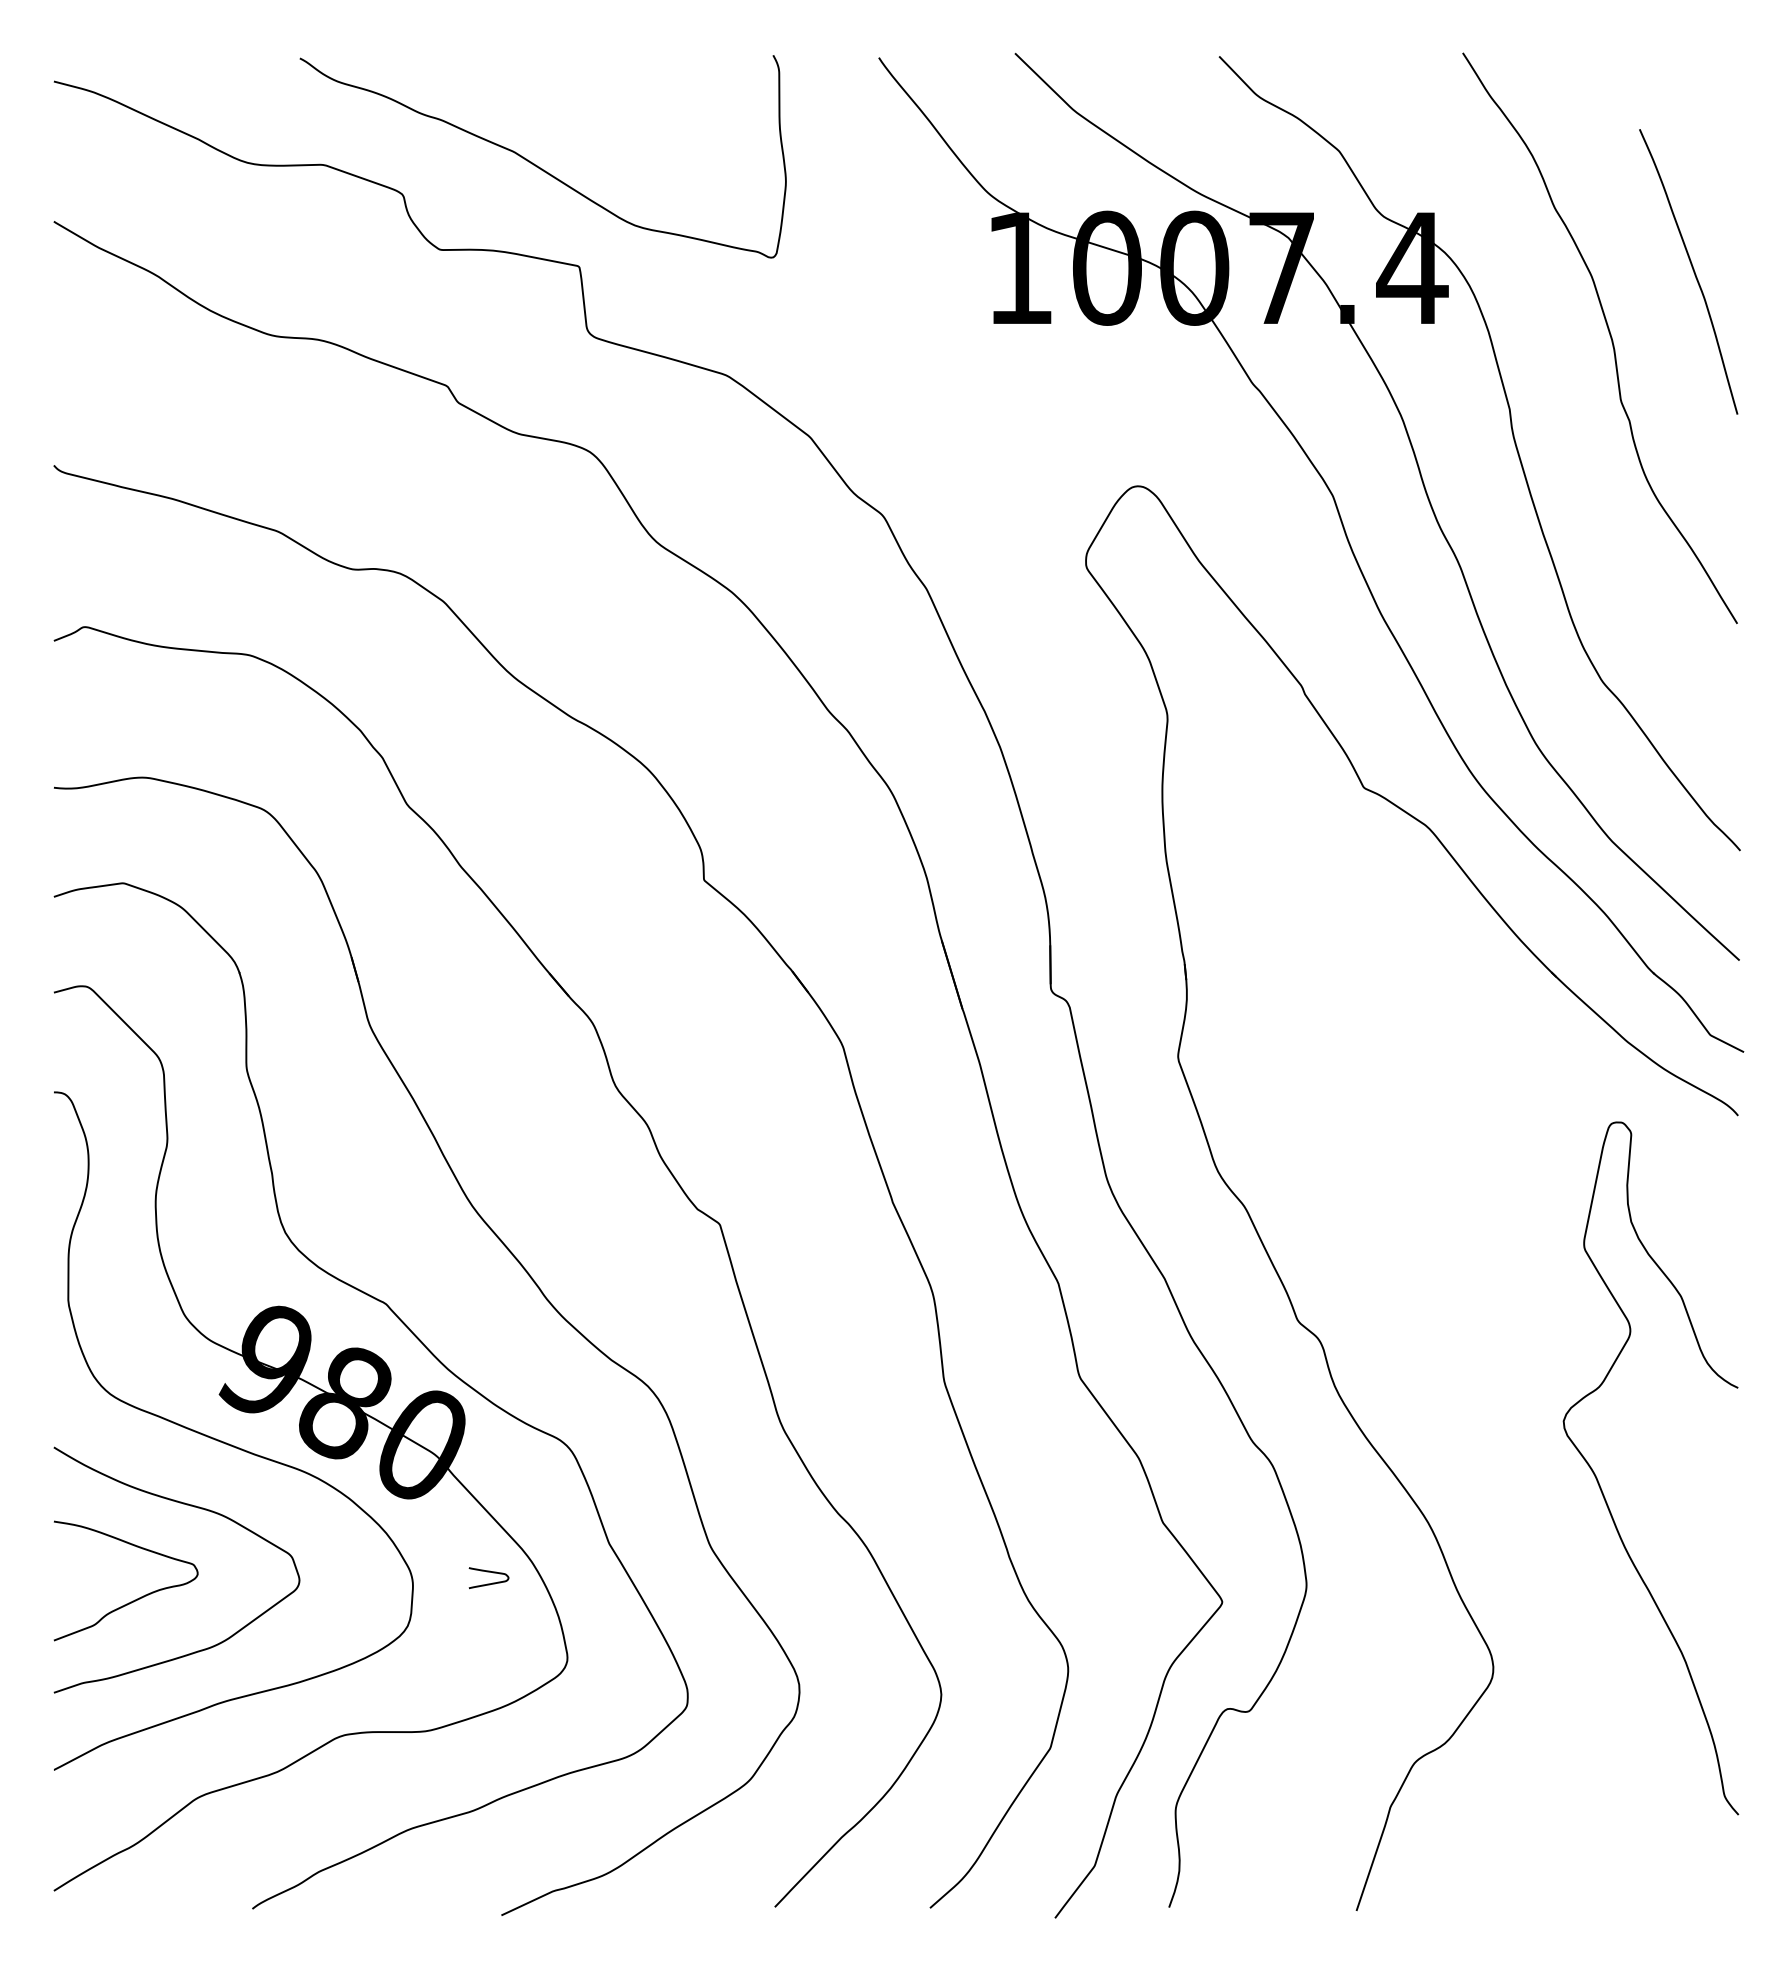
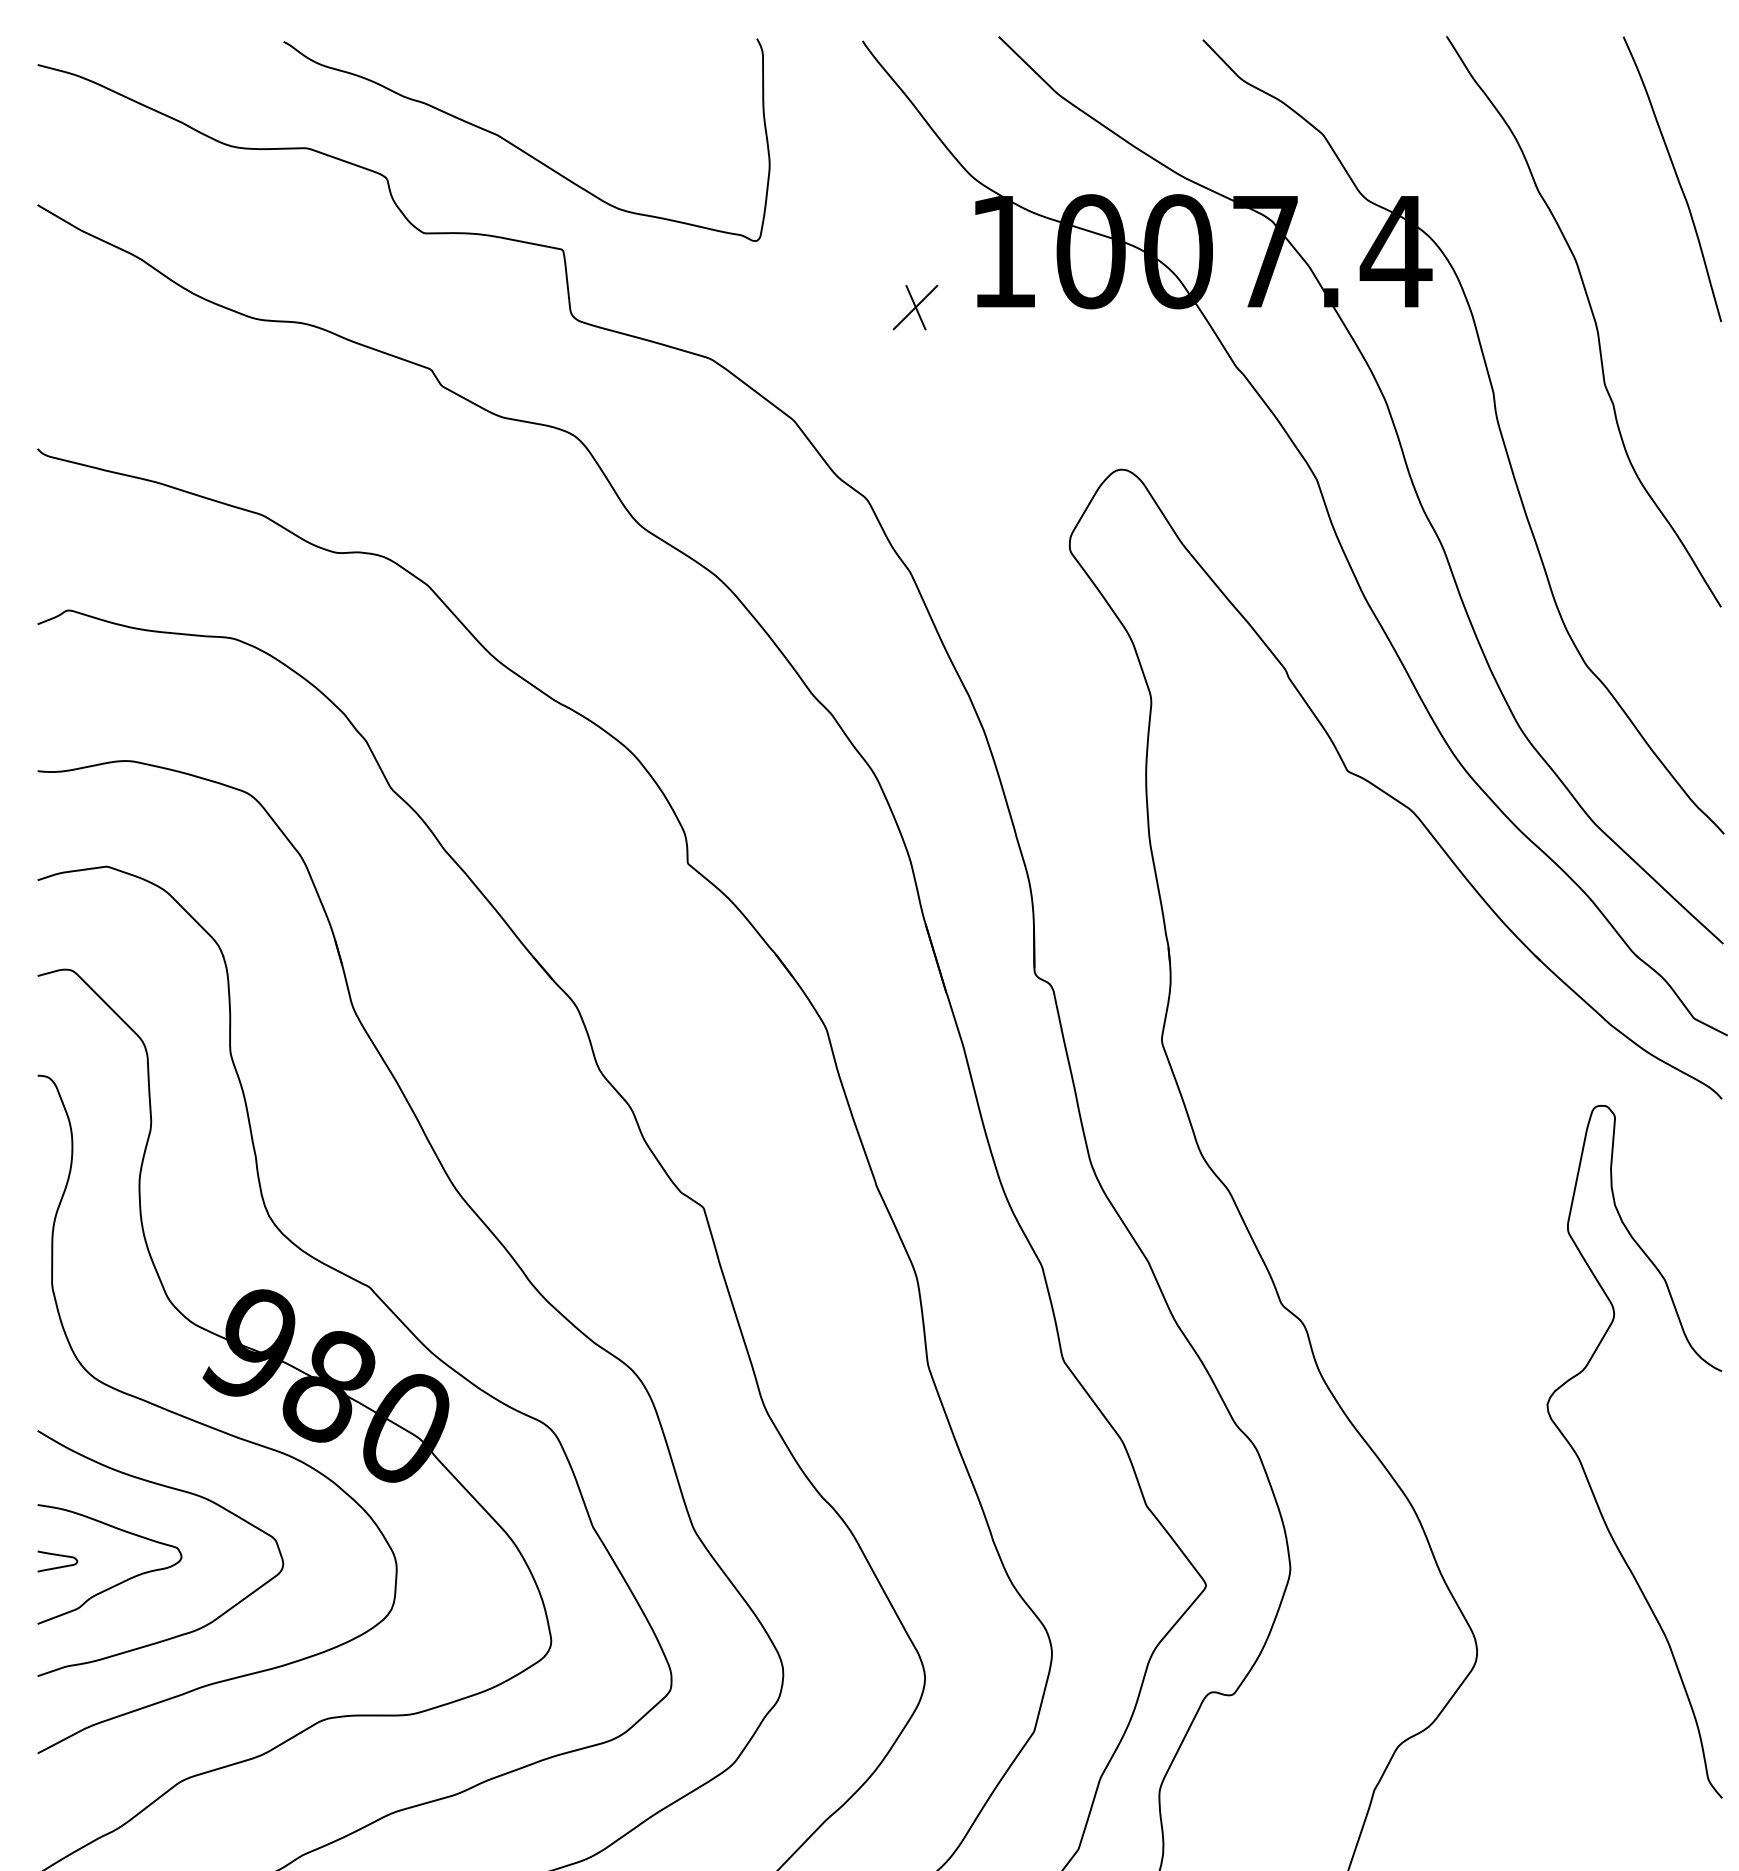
curve: (1692, 270) -> (1676, 177), moved
part: (931, 323) -> (915, 306), added
curve: (488, 1583) -> (57, 1566), moved

